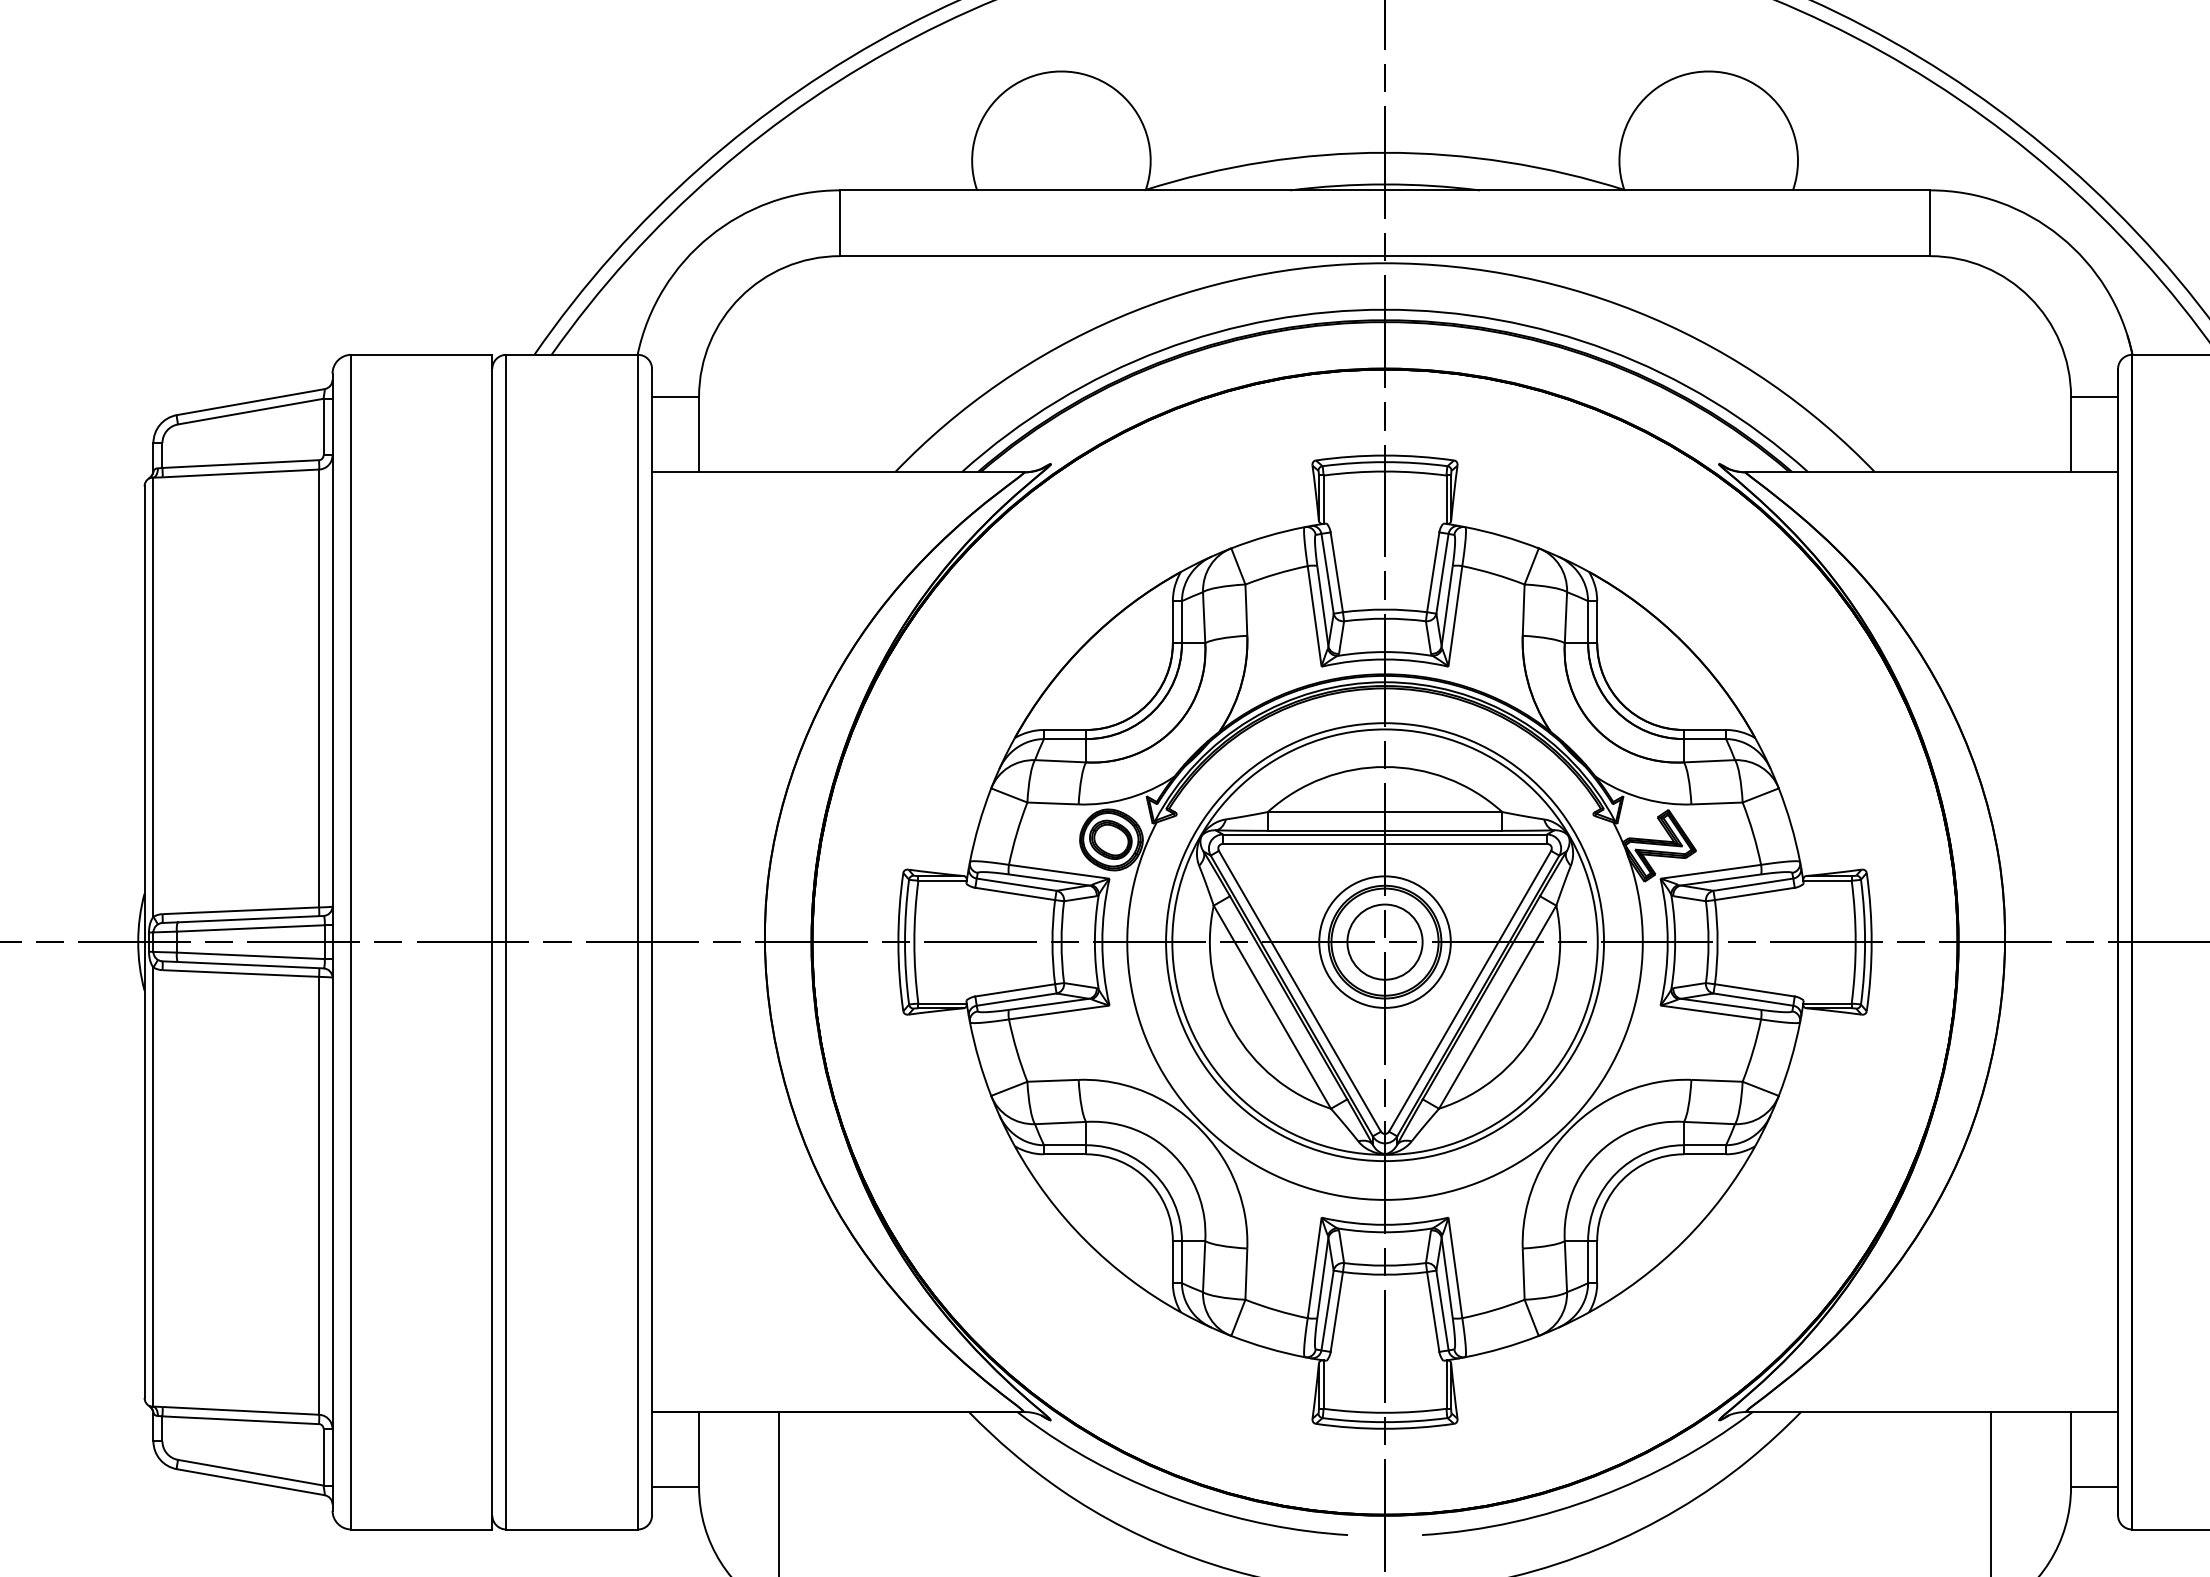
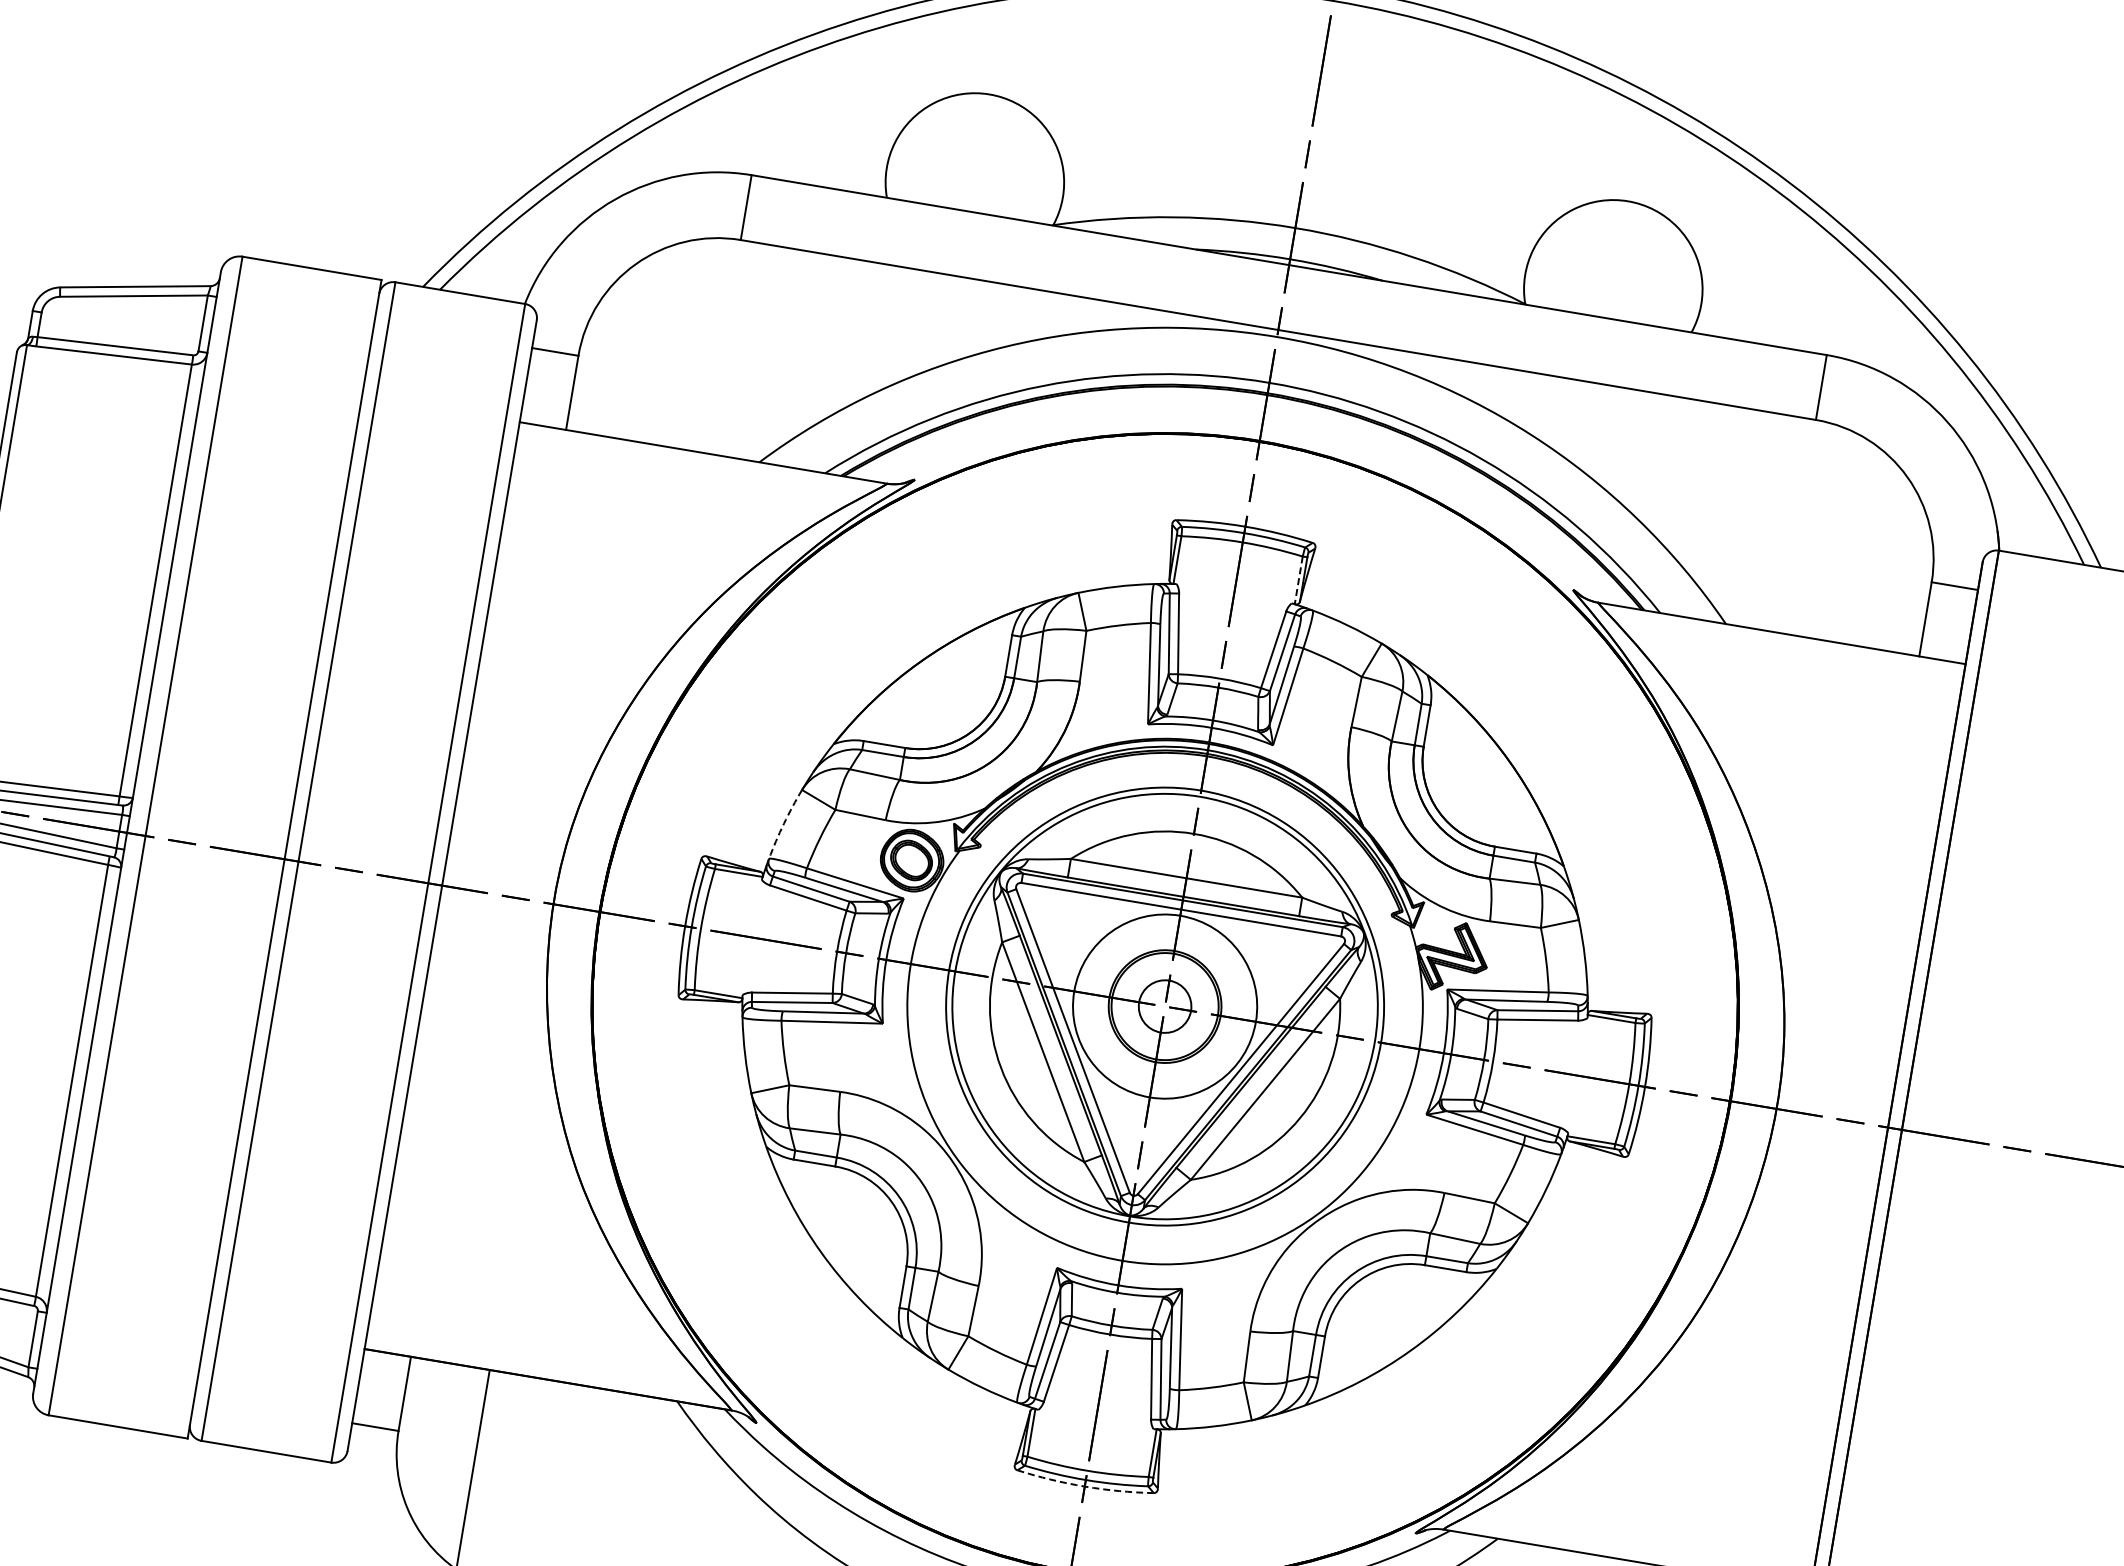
line: (1446, 500) -> (1298, 581), solid -> dashed
arc: (978, 824) -> (783, 823), solid -> dashed
circle: (1384, 941) -> (1164, 1005), size x0.7
circle: (1384, 941) -> (1164, 1005), size x1.4
arc: (1385, 1428) -> (1085, 1486), solid -> dashed

